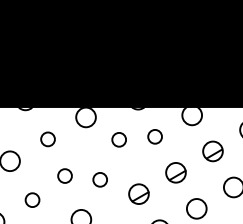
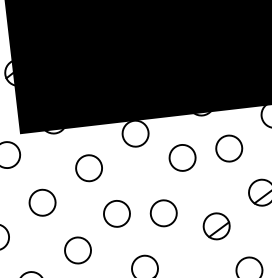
circle: (154, 136) -> (228, 148), size x1.43
circle: (47, 139) -> (88, 168), size x1.43
circle: (118, 139) -> (181, 157), size x1.43
circle: (64, 175) -> (116, 213), size x1.43
circle: (99, 179) -> (162, 213), size x1.43
circle: (32, 199) -> (77, 249), size x1.43

